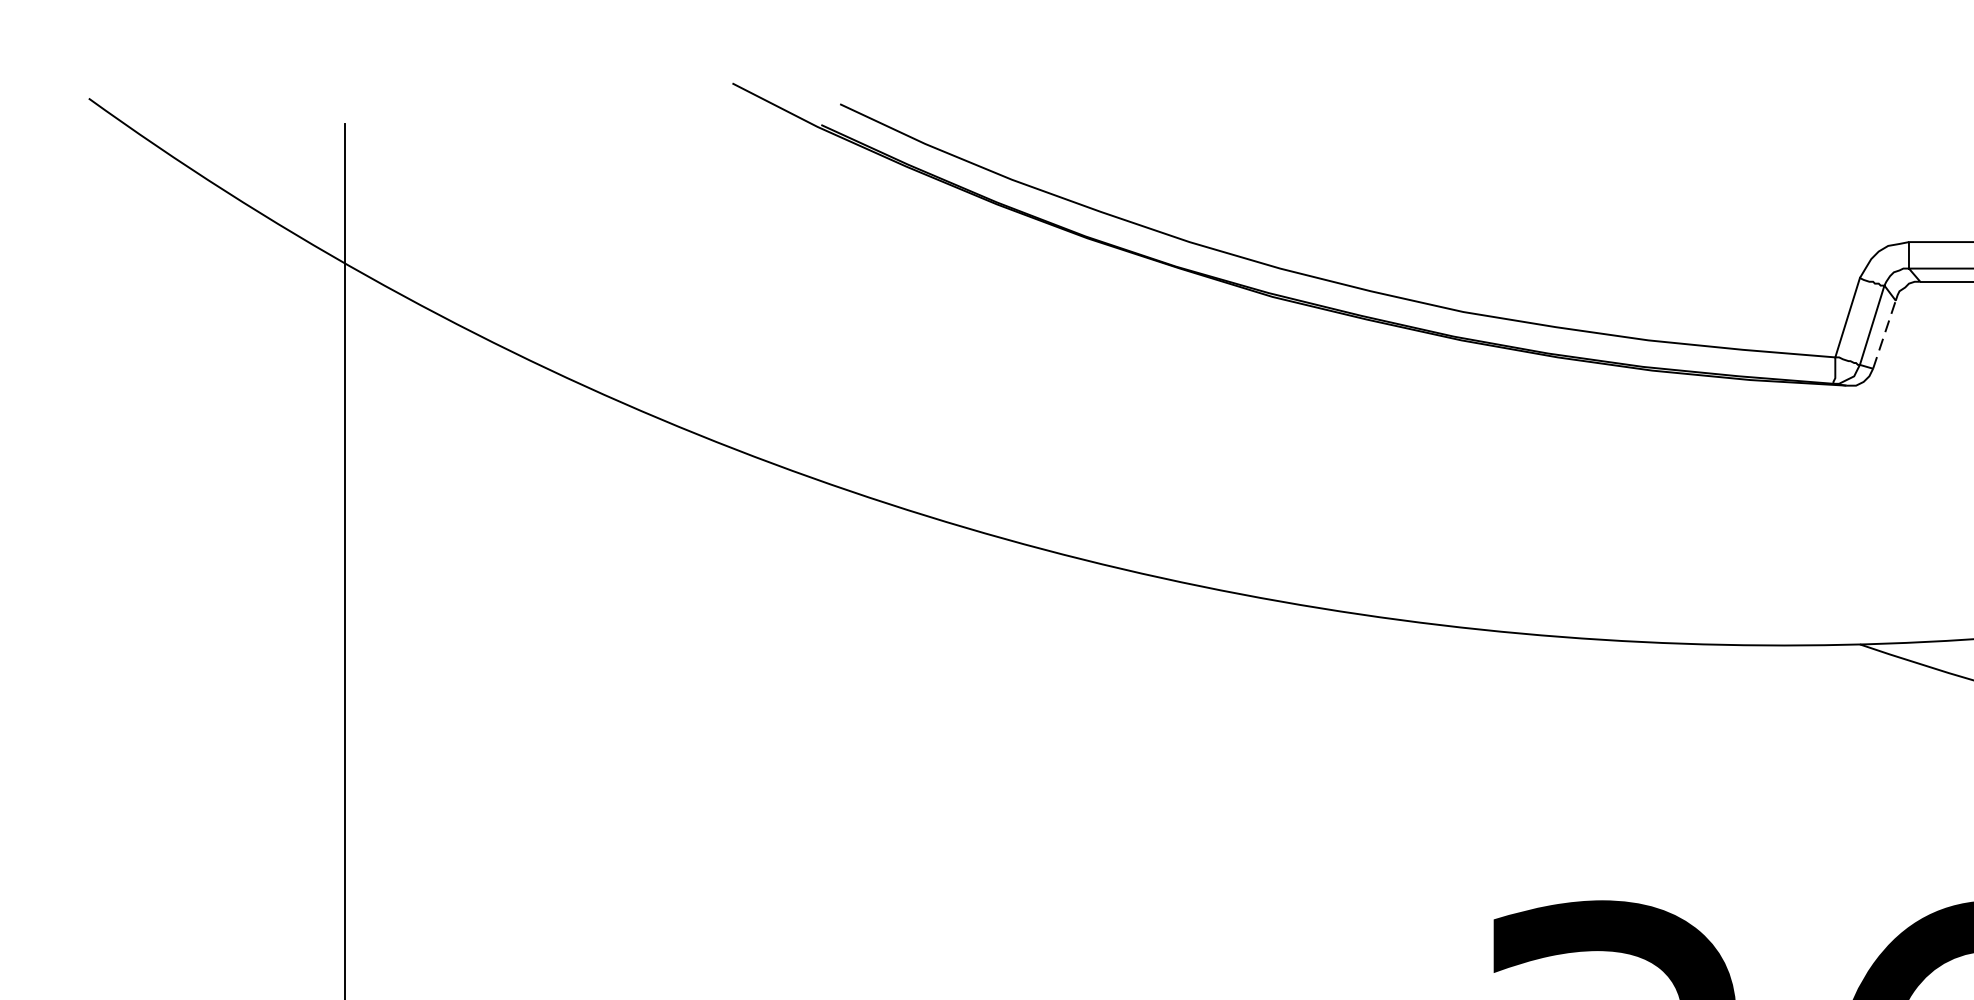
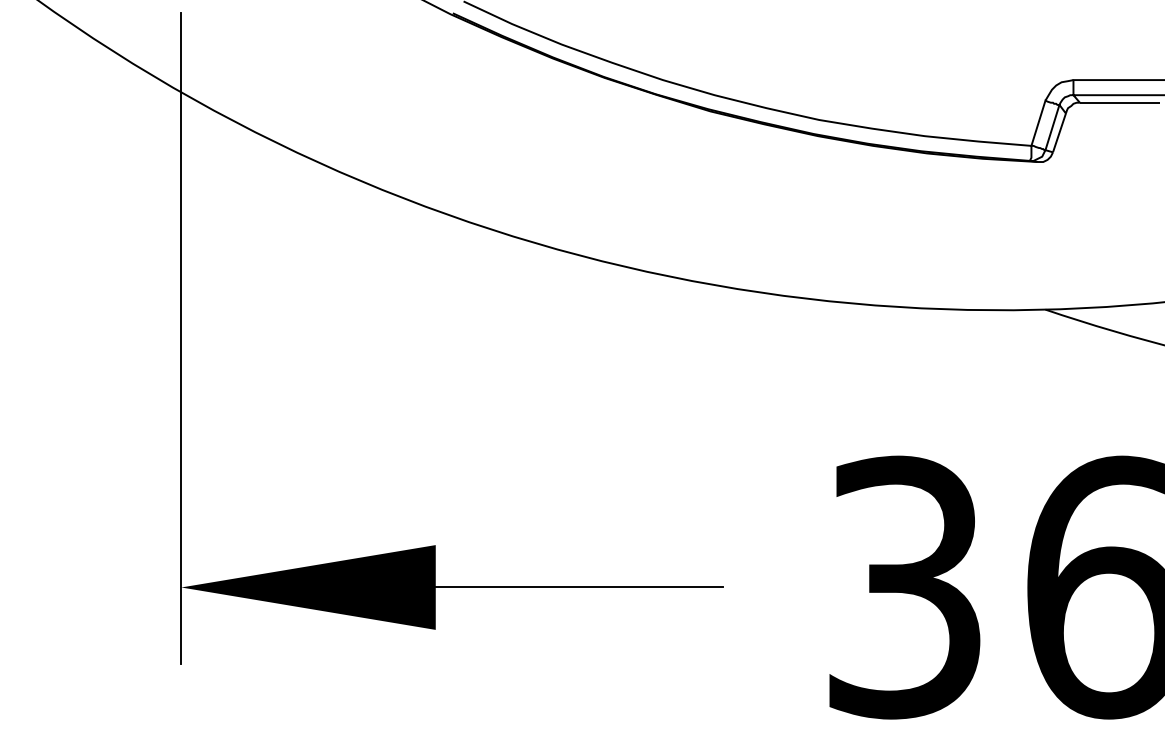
line: (1884, 333) -> (1059, 132), dashed -> solid

